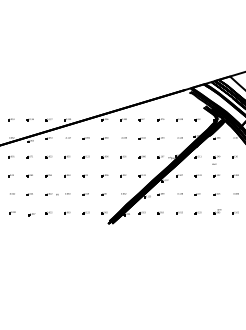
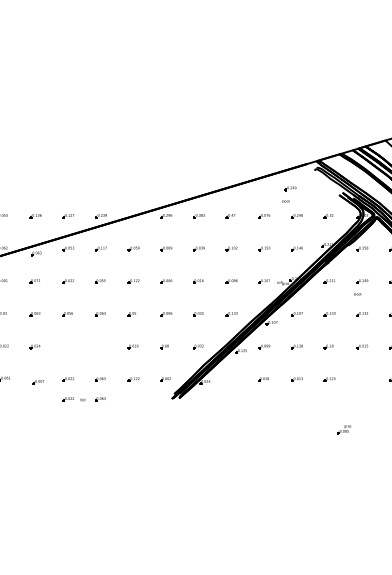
part: (175, 107) -> (289, 194), added
part: (57, 194) -> (83, 399), moved
part: (217, 211) -> (344, 429), moved
part: (141, 212) -> (230, 378), removed

